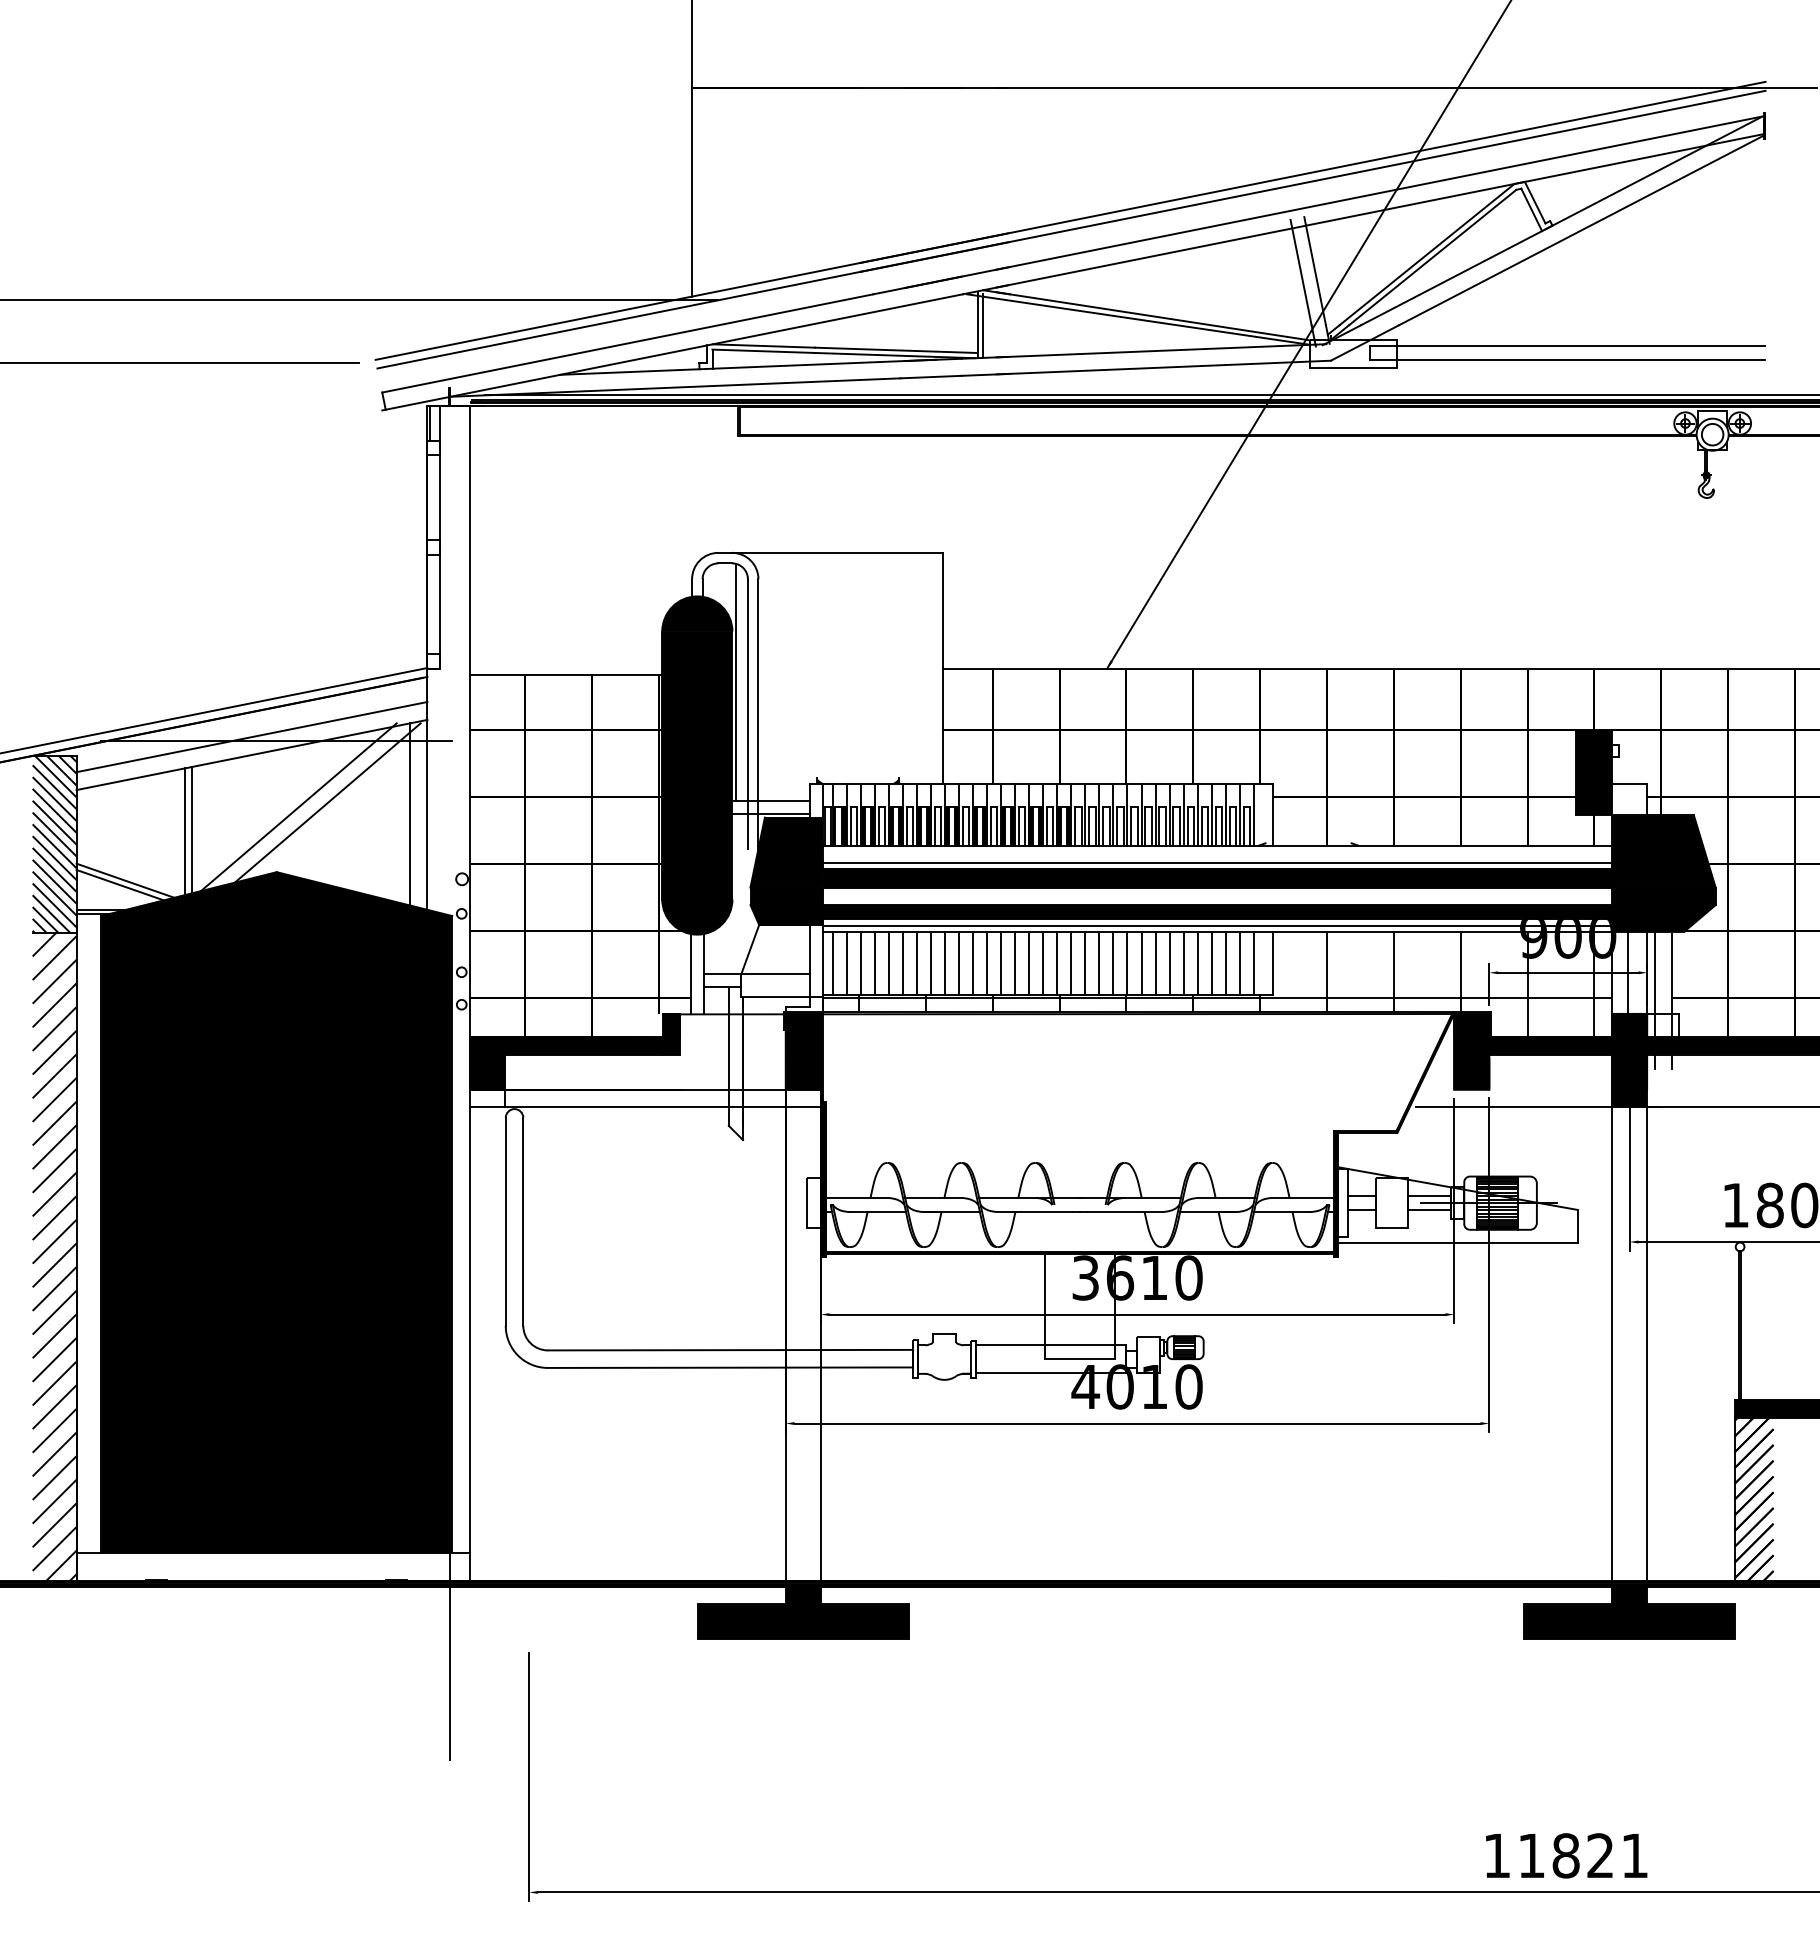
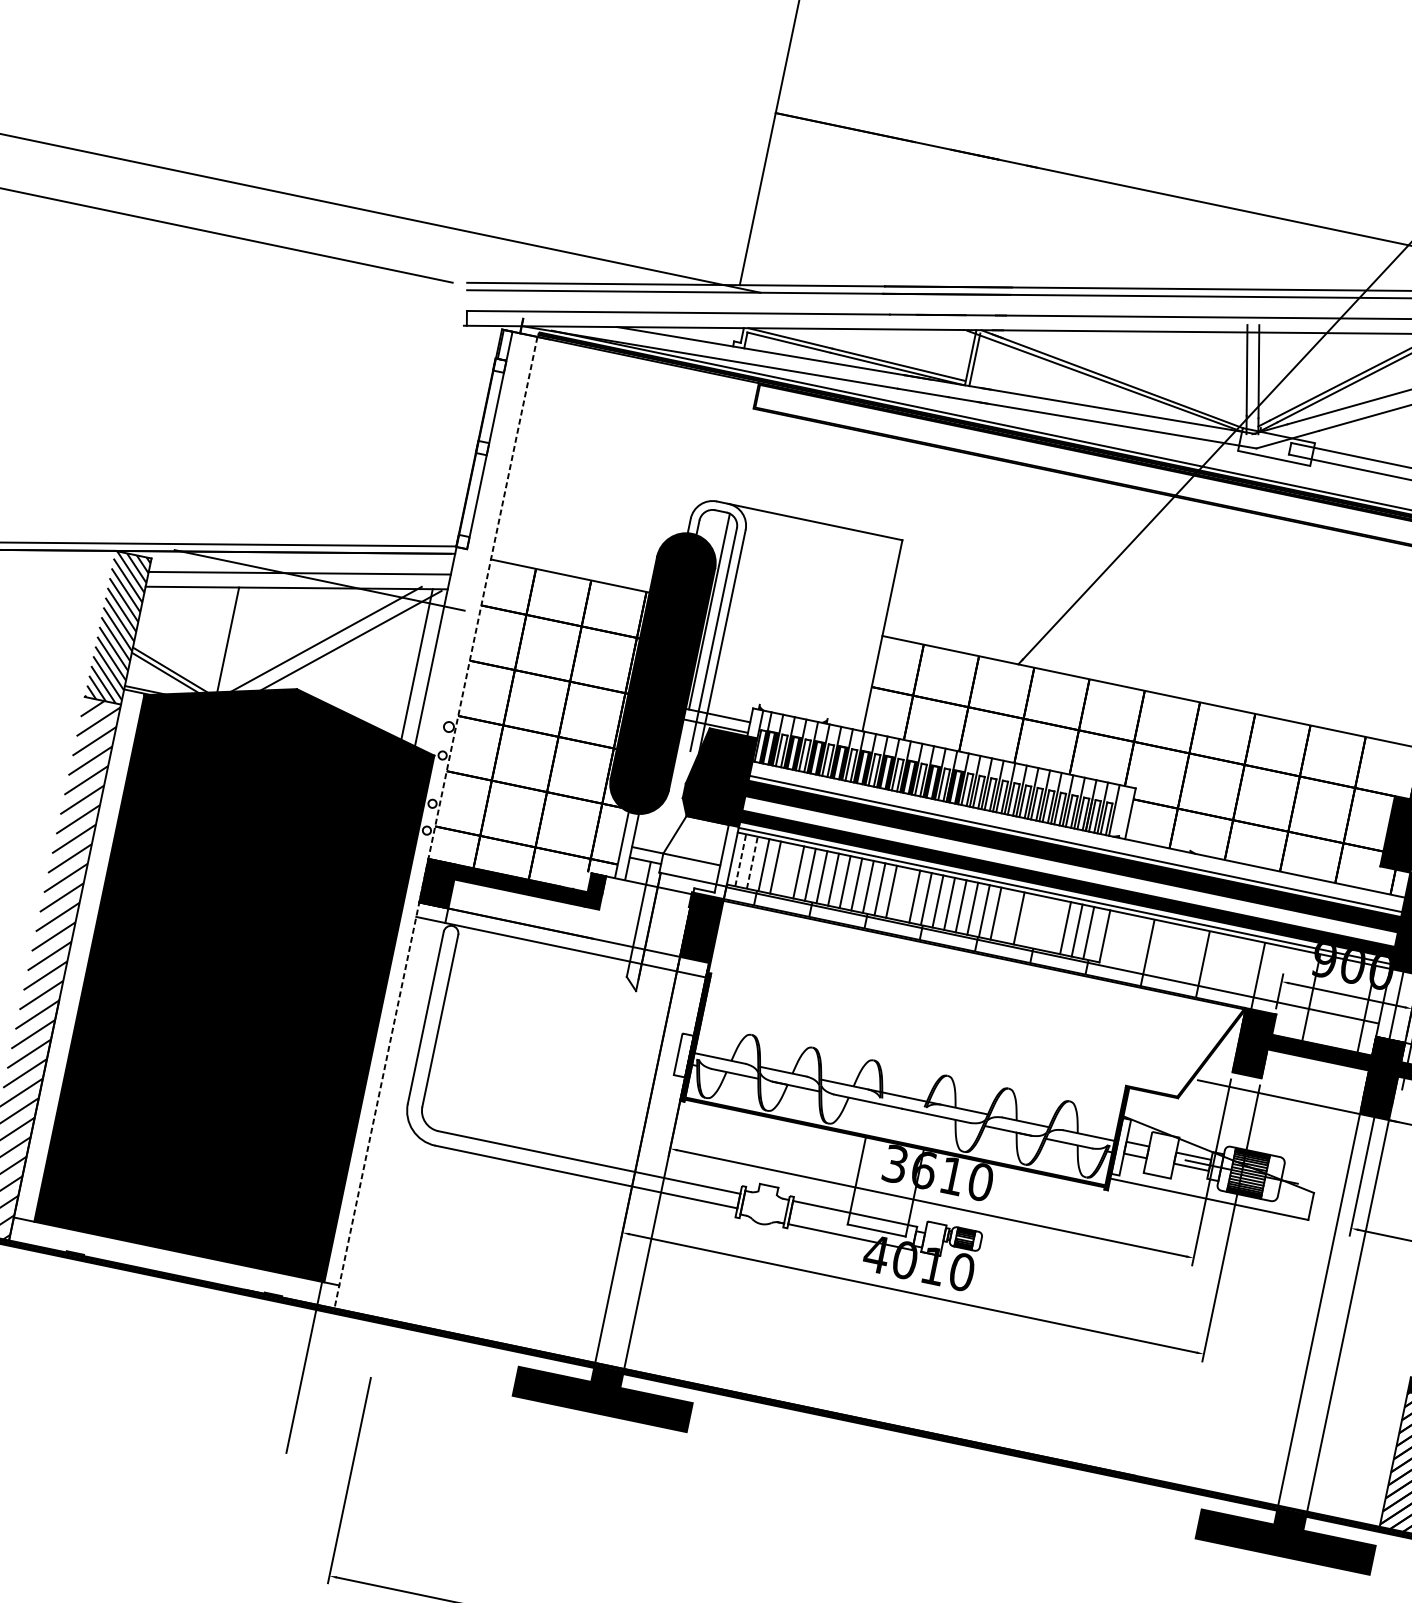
line: (192, 829) -> (234, 639), removed
line: (832, 962) -> (740, 859), solid -> dashed
line: (846, 962) -> (752, 862), solid -> dashed
line: (888, 962) -> (786, 869), removed
line: (1029, 962) -> (903, 893), removed
line: (1155, 962) -> (1007, 915), removed
line: (1183, 962) -> (1030, 920), removed
line: (1197, 962) -> (1042, 922), removed
line: (1211, 962) -> (1053, 925), removed
line: (470, 993) -> (436, 822), solid -> dashed

